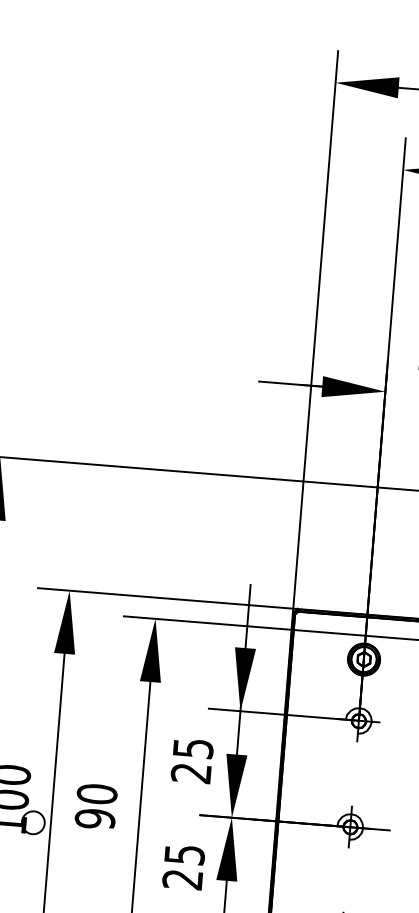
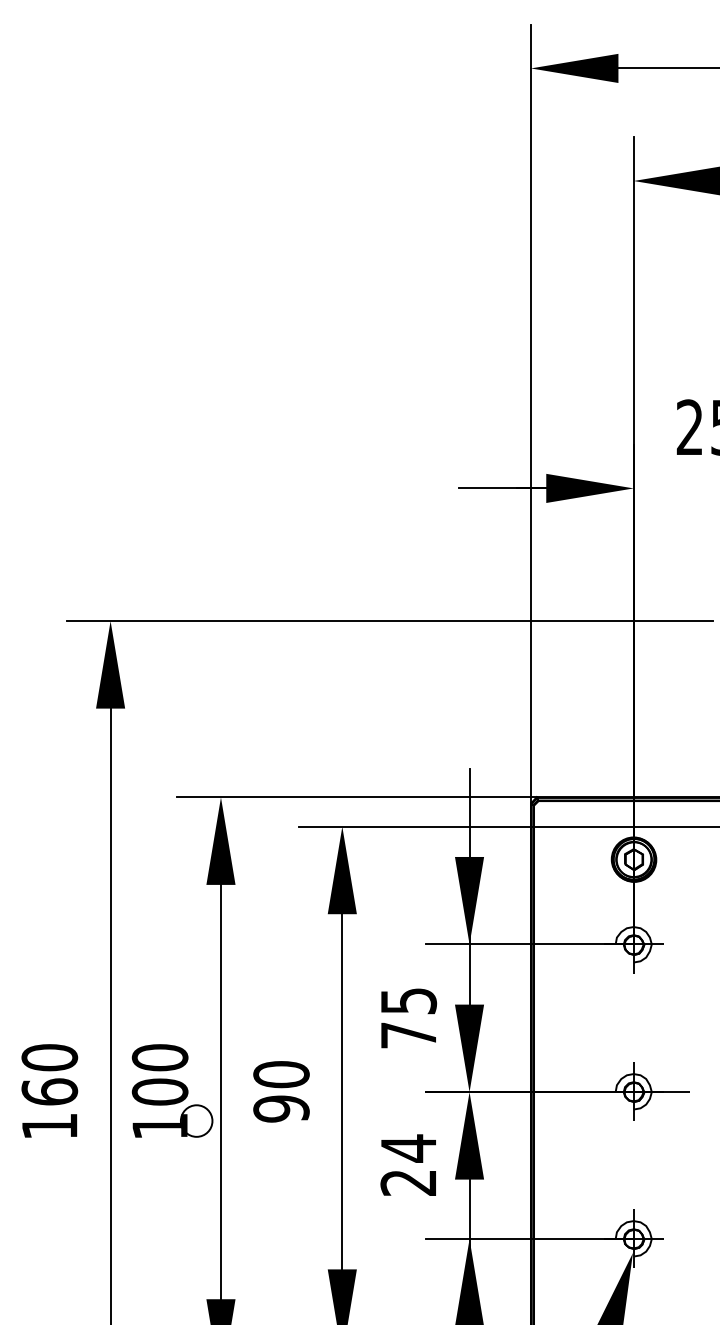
text: (190, 773) -> (407, 1035), 25 -> 75
text: (185, 854) -> (409, 1148), 25 -> 24

